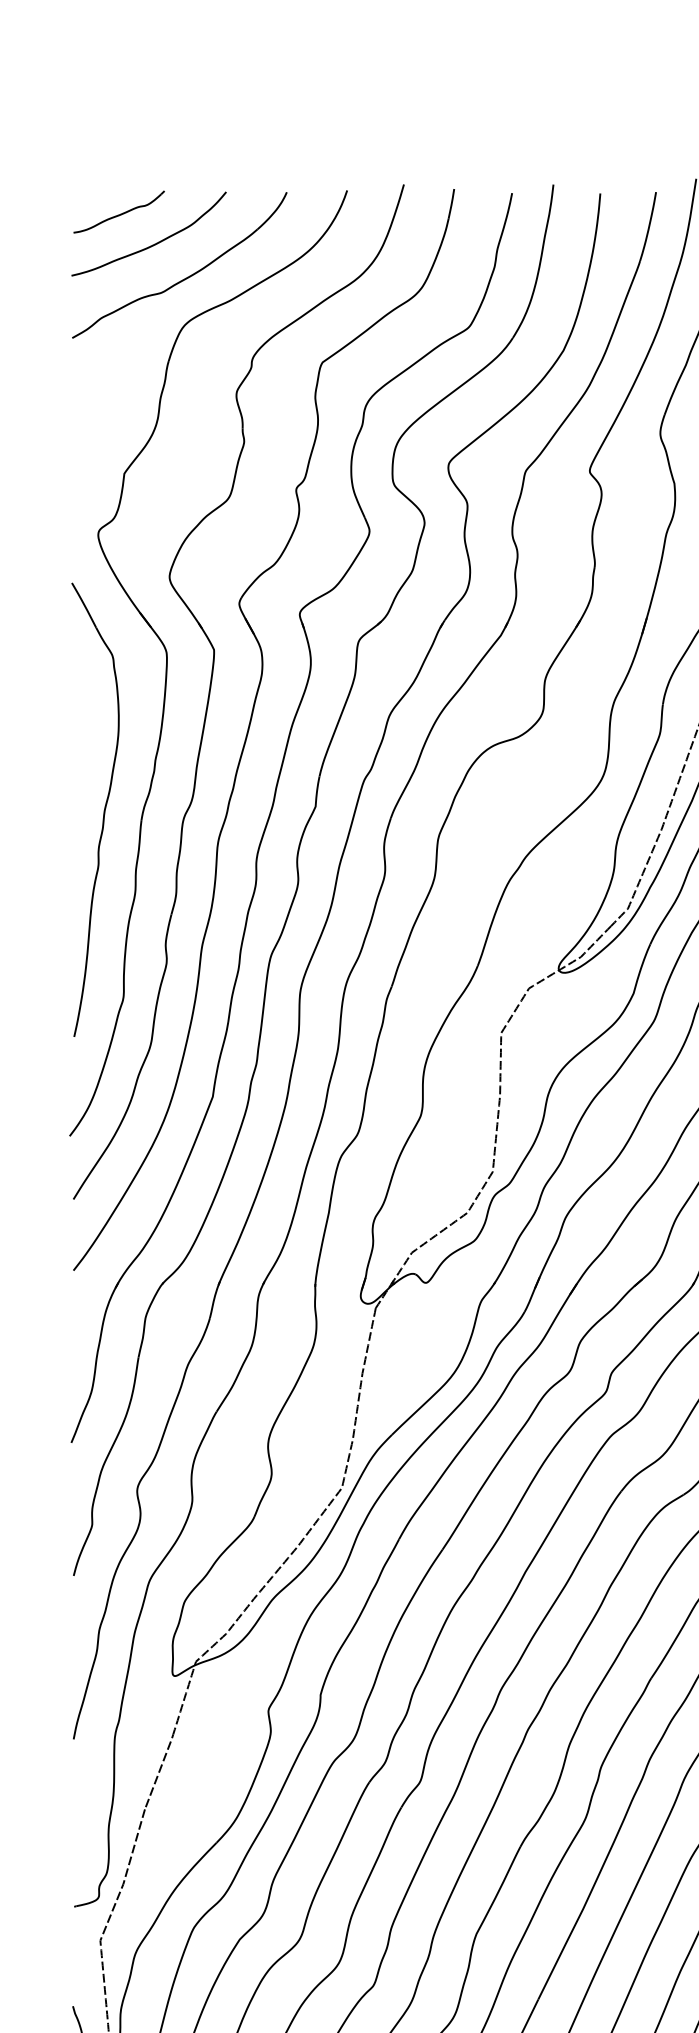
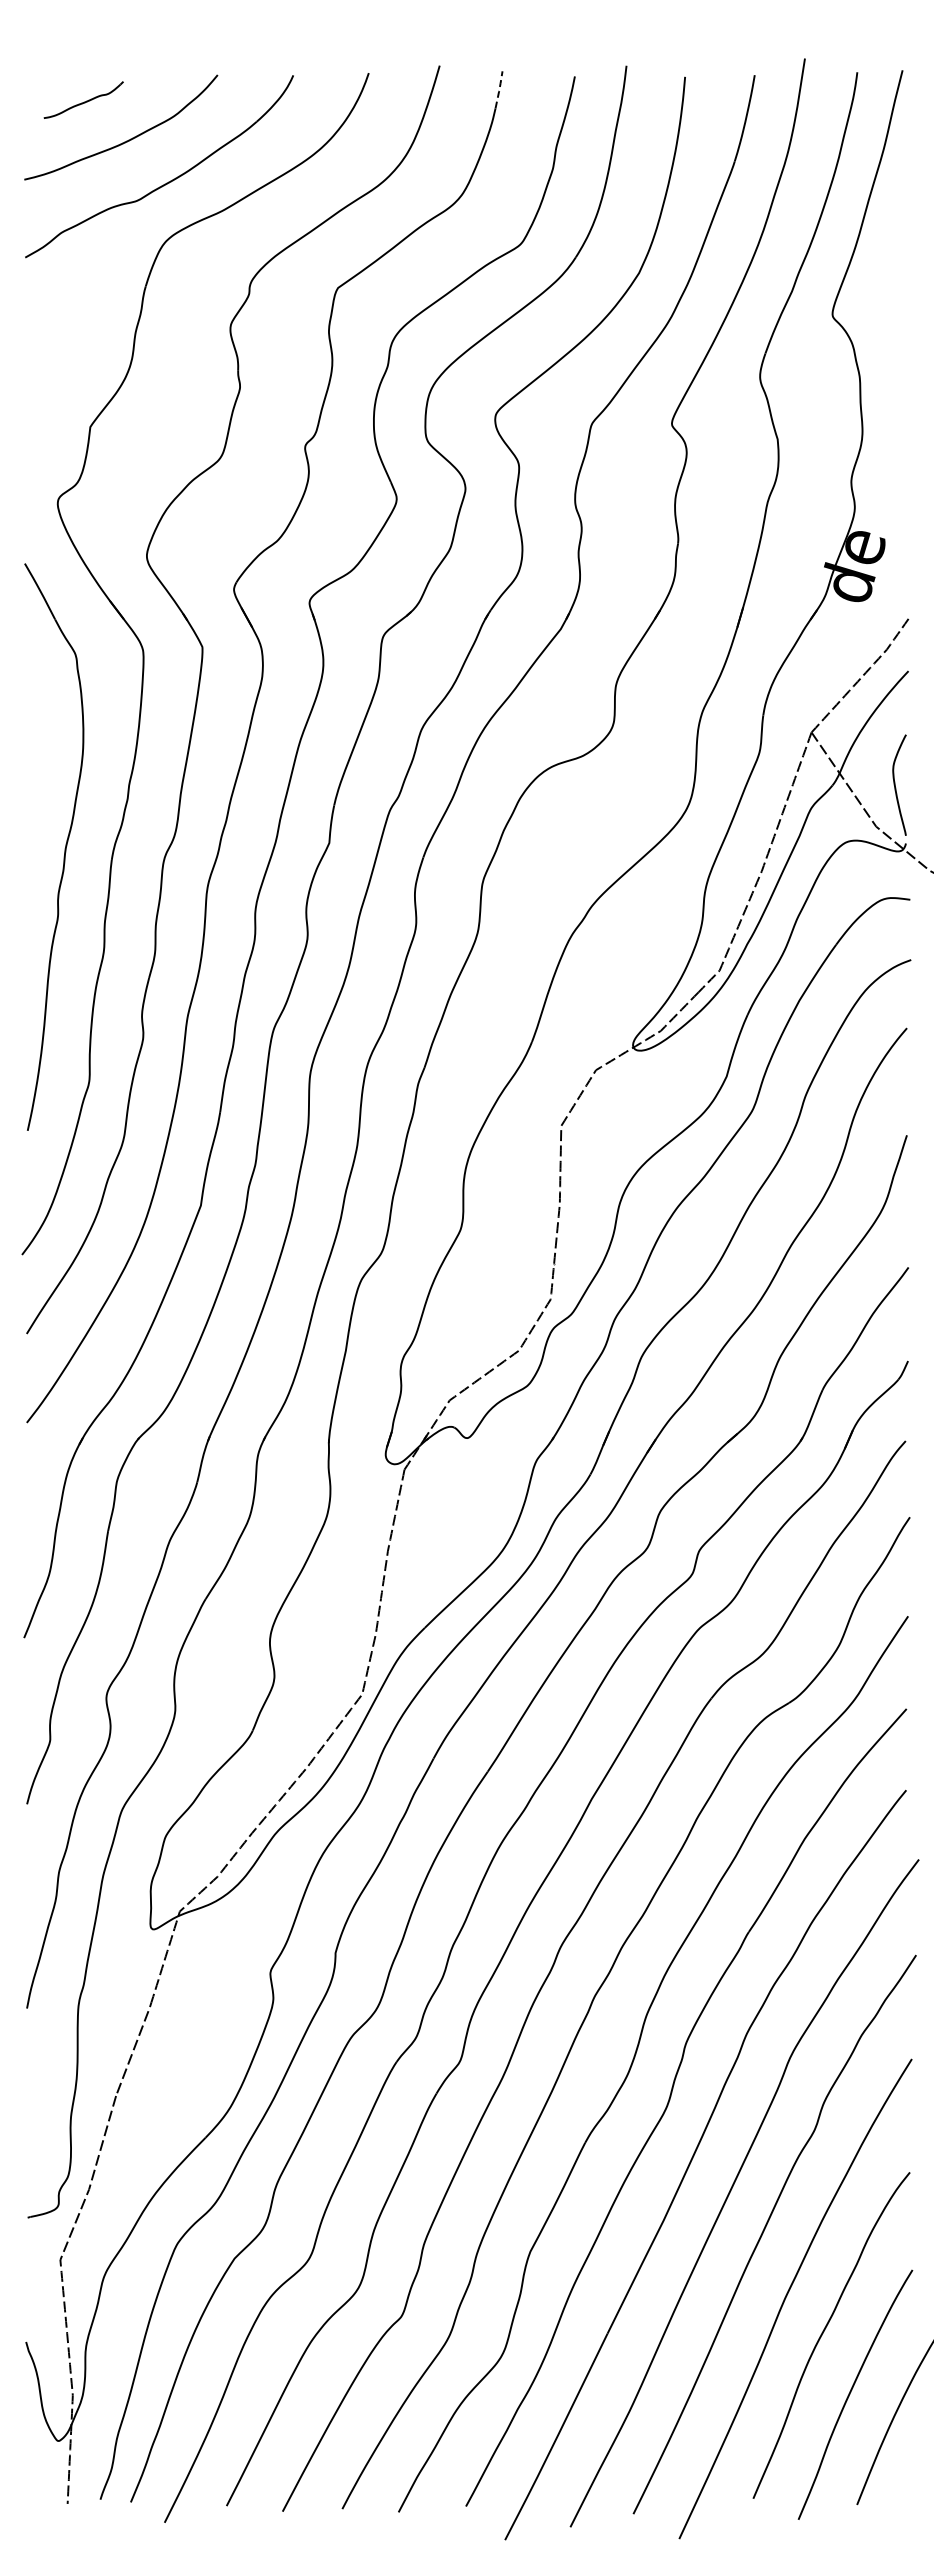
line: (451, 203) -> (499, 89), solid -> dashed
part: (118, 211) -> (83, 99), size x0.7

